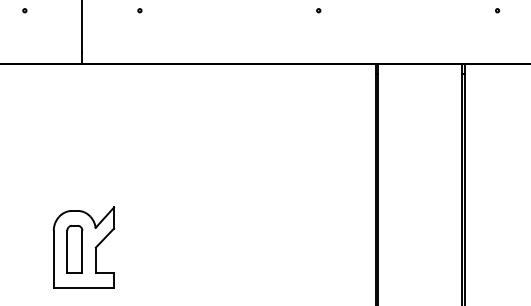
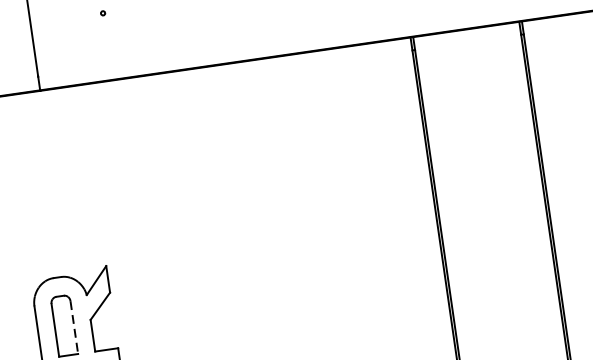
line: (82, 251) -> (74, 327), solid -> dashed

